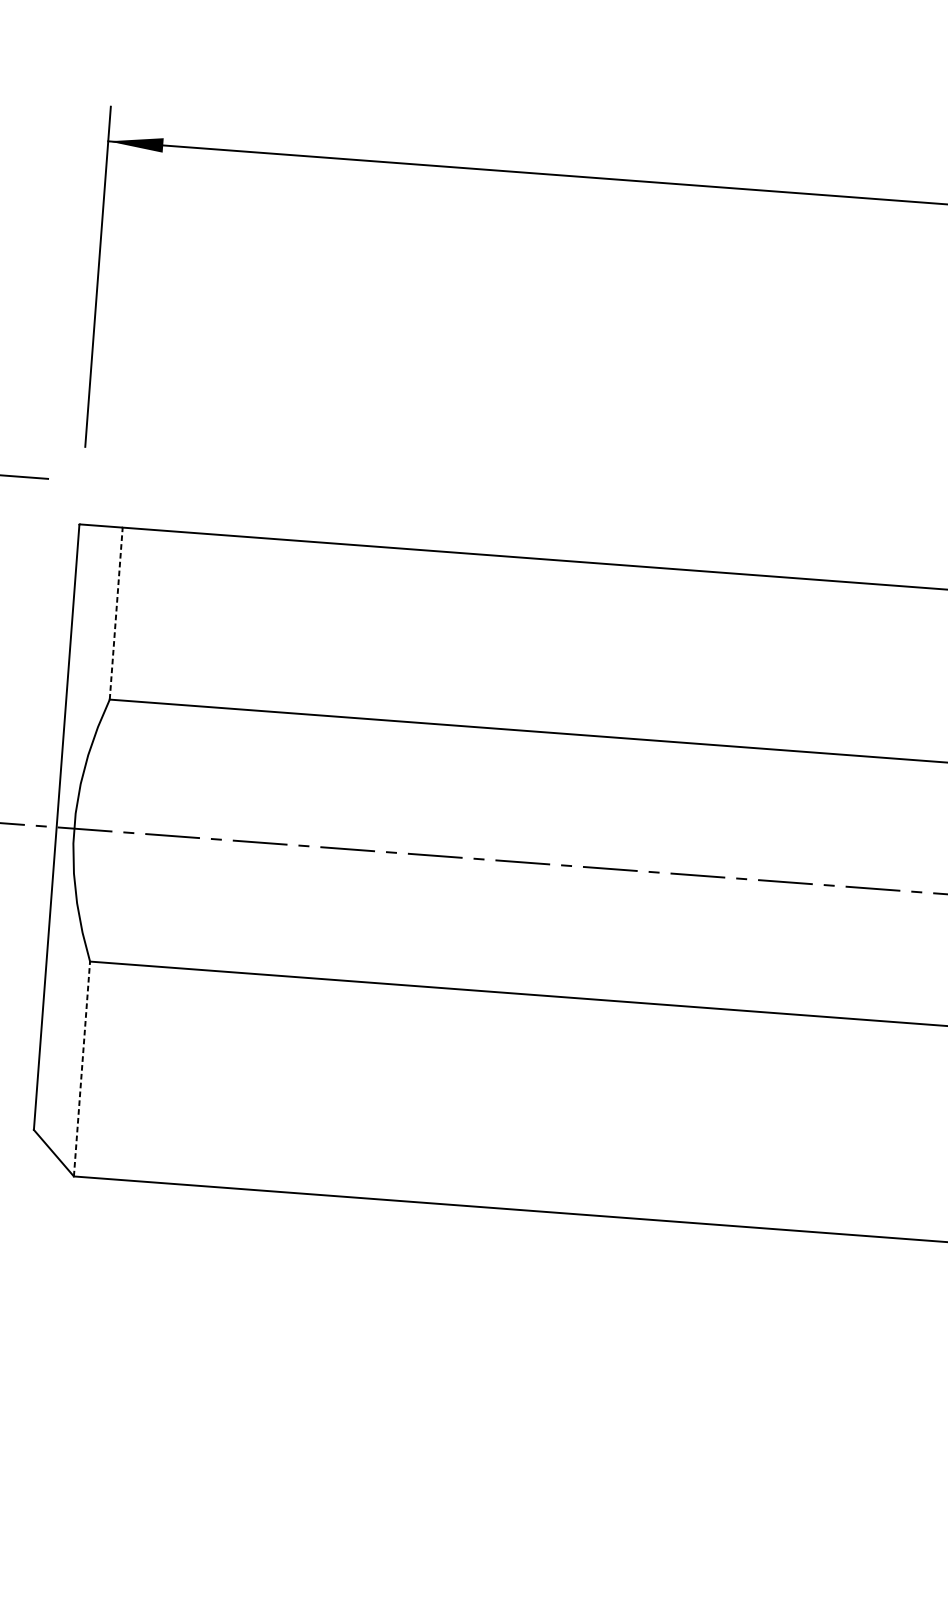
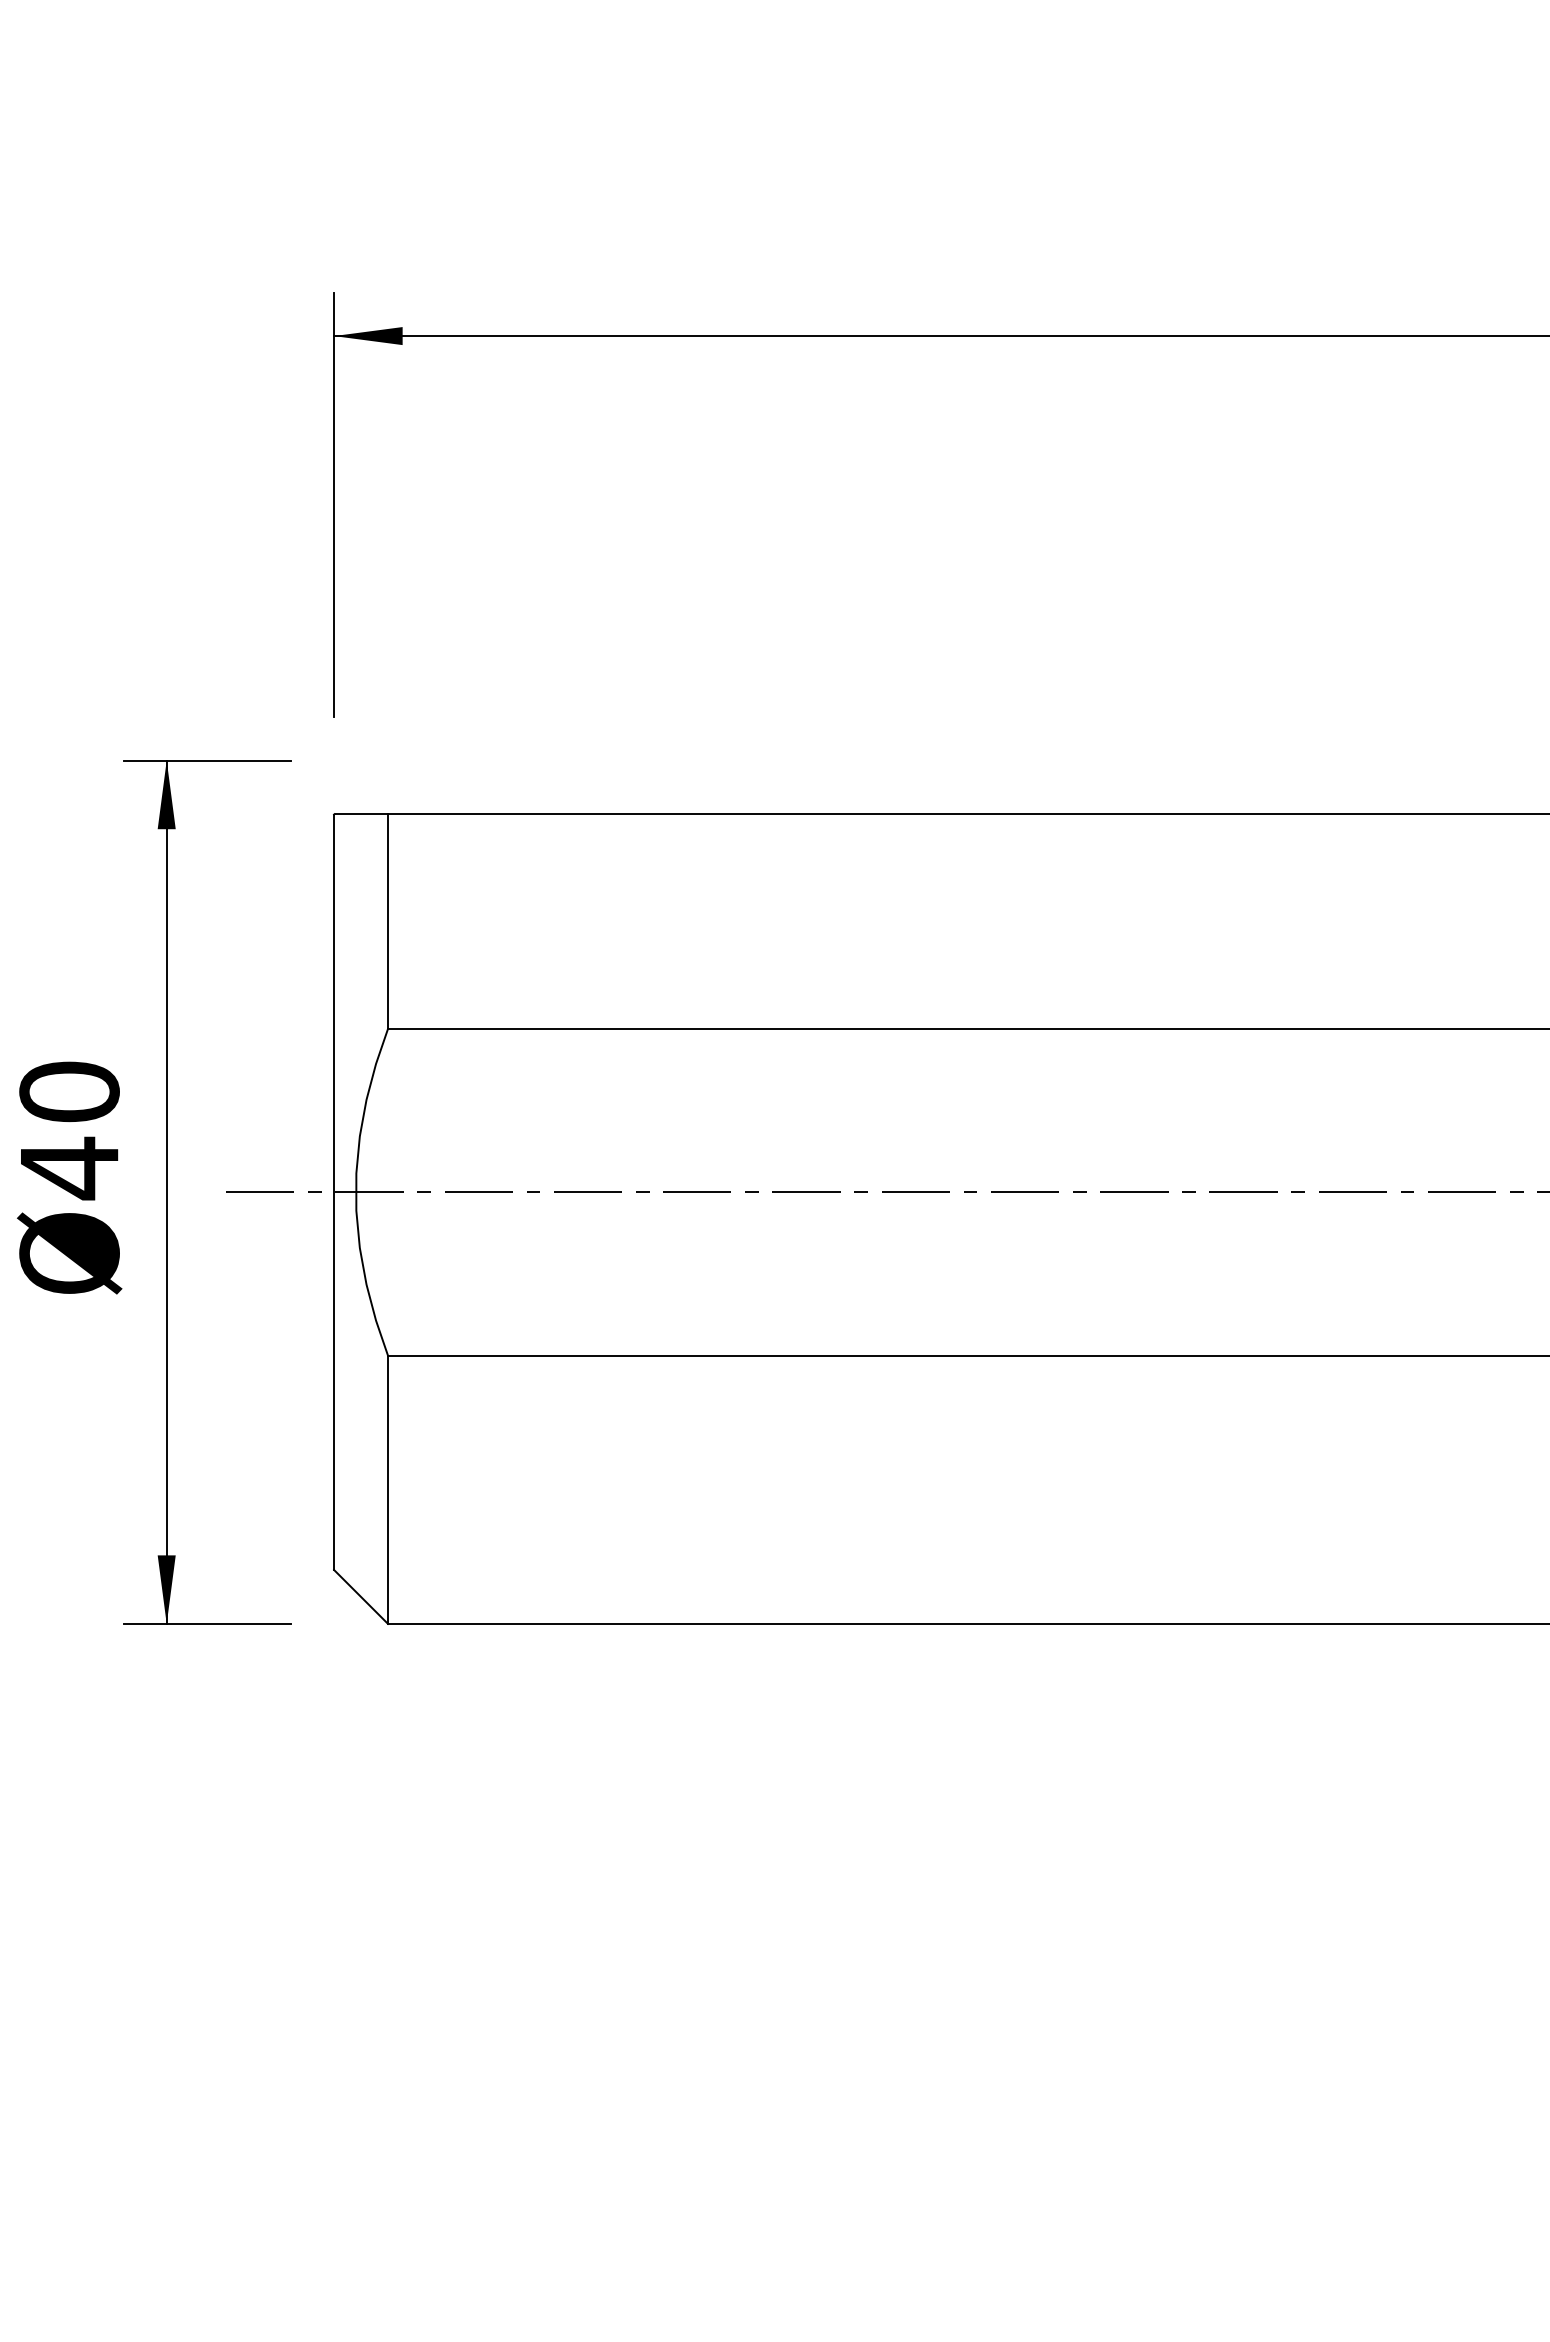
line: (116, 612) -> (388, 920), dashed -> solid
line: (82, 1068) -> (388, 1489), dashed -> solid

